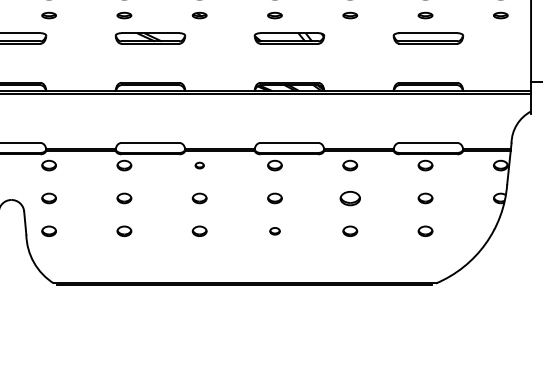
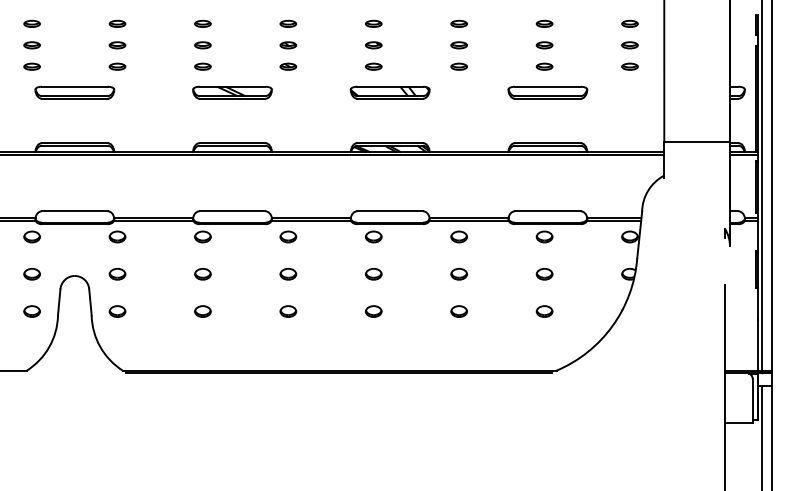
part: (199, 165) -> (288, 236), size x1.67
part: (349, 197) -> (458, 273), size x0.71
part: (274, 231) -> (373, 311), size x1.43

